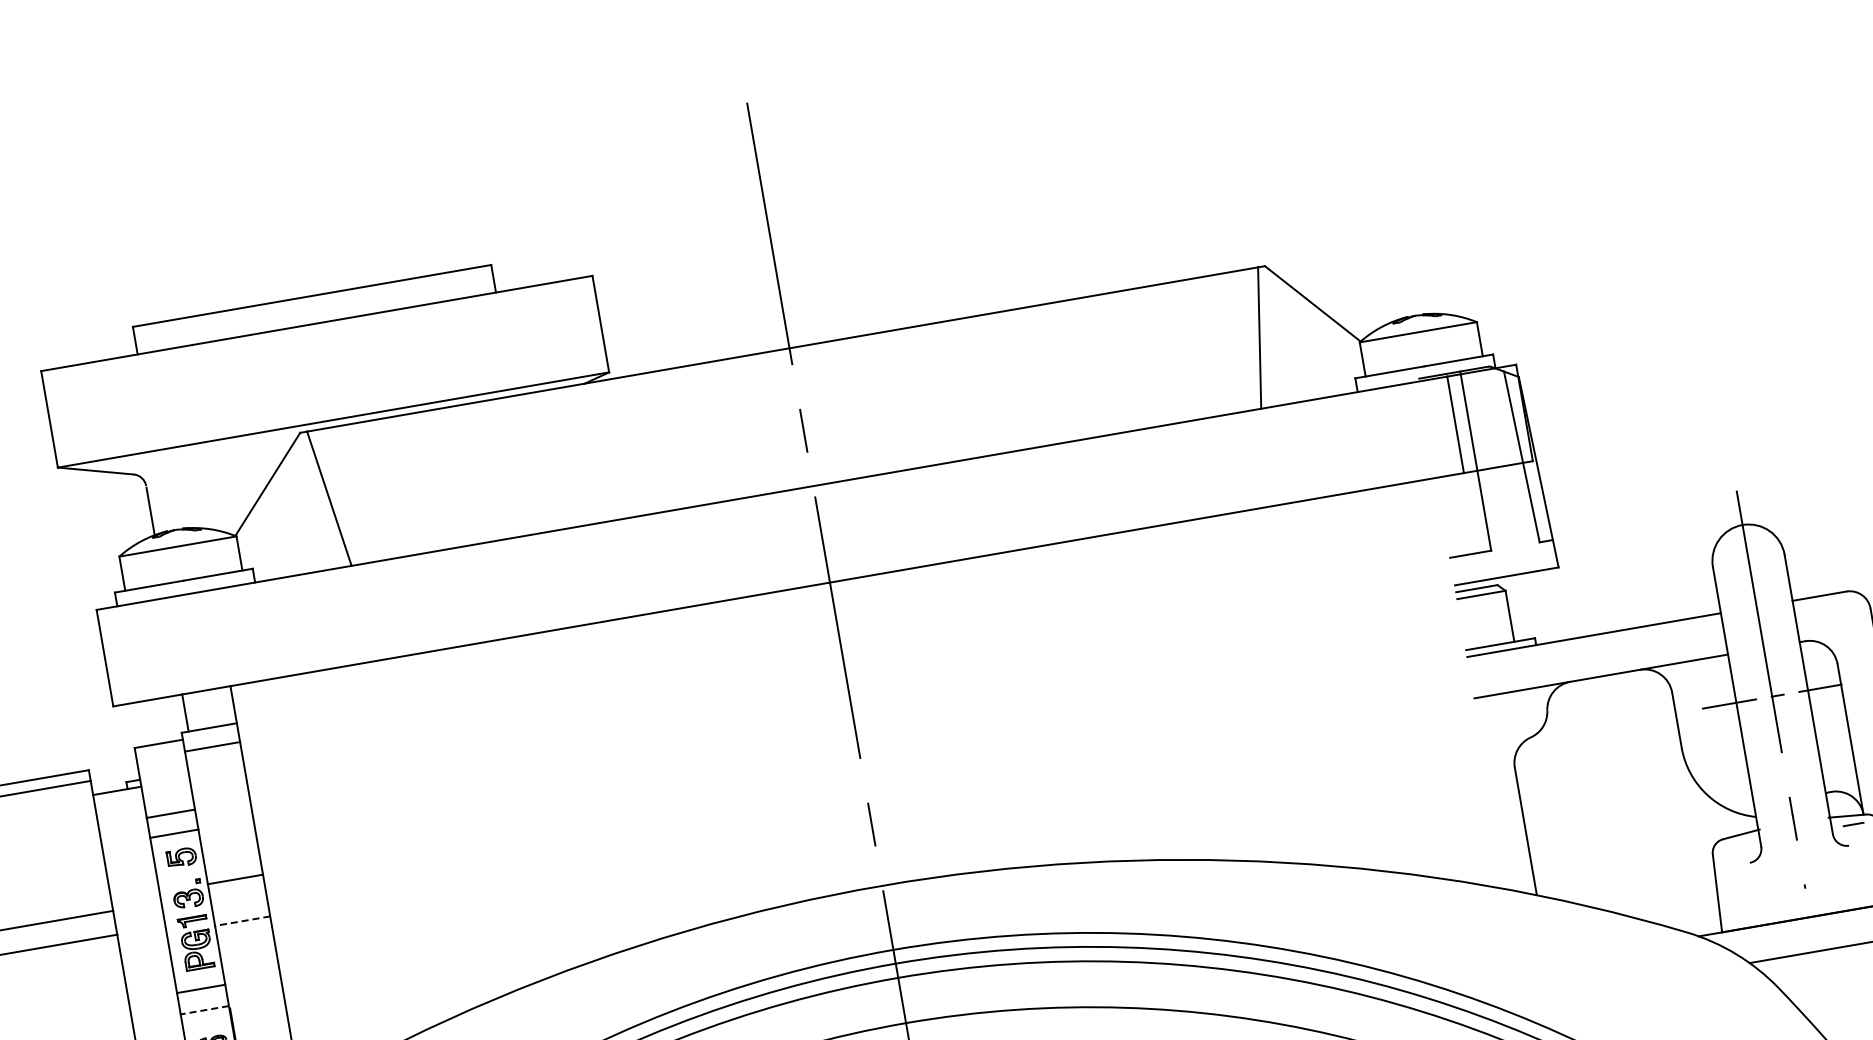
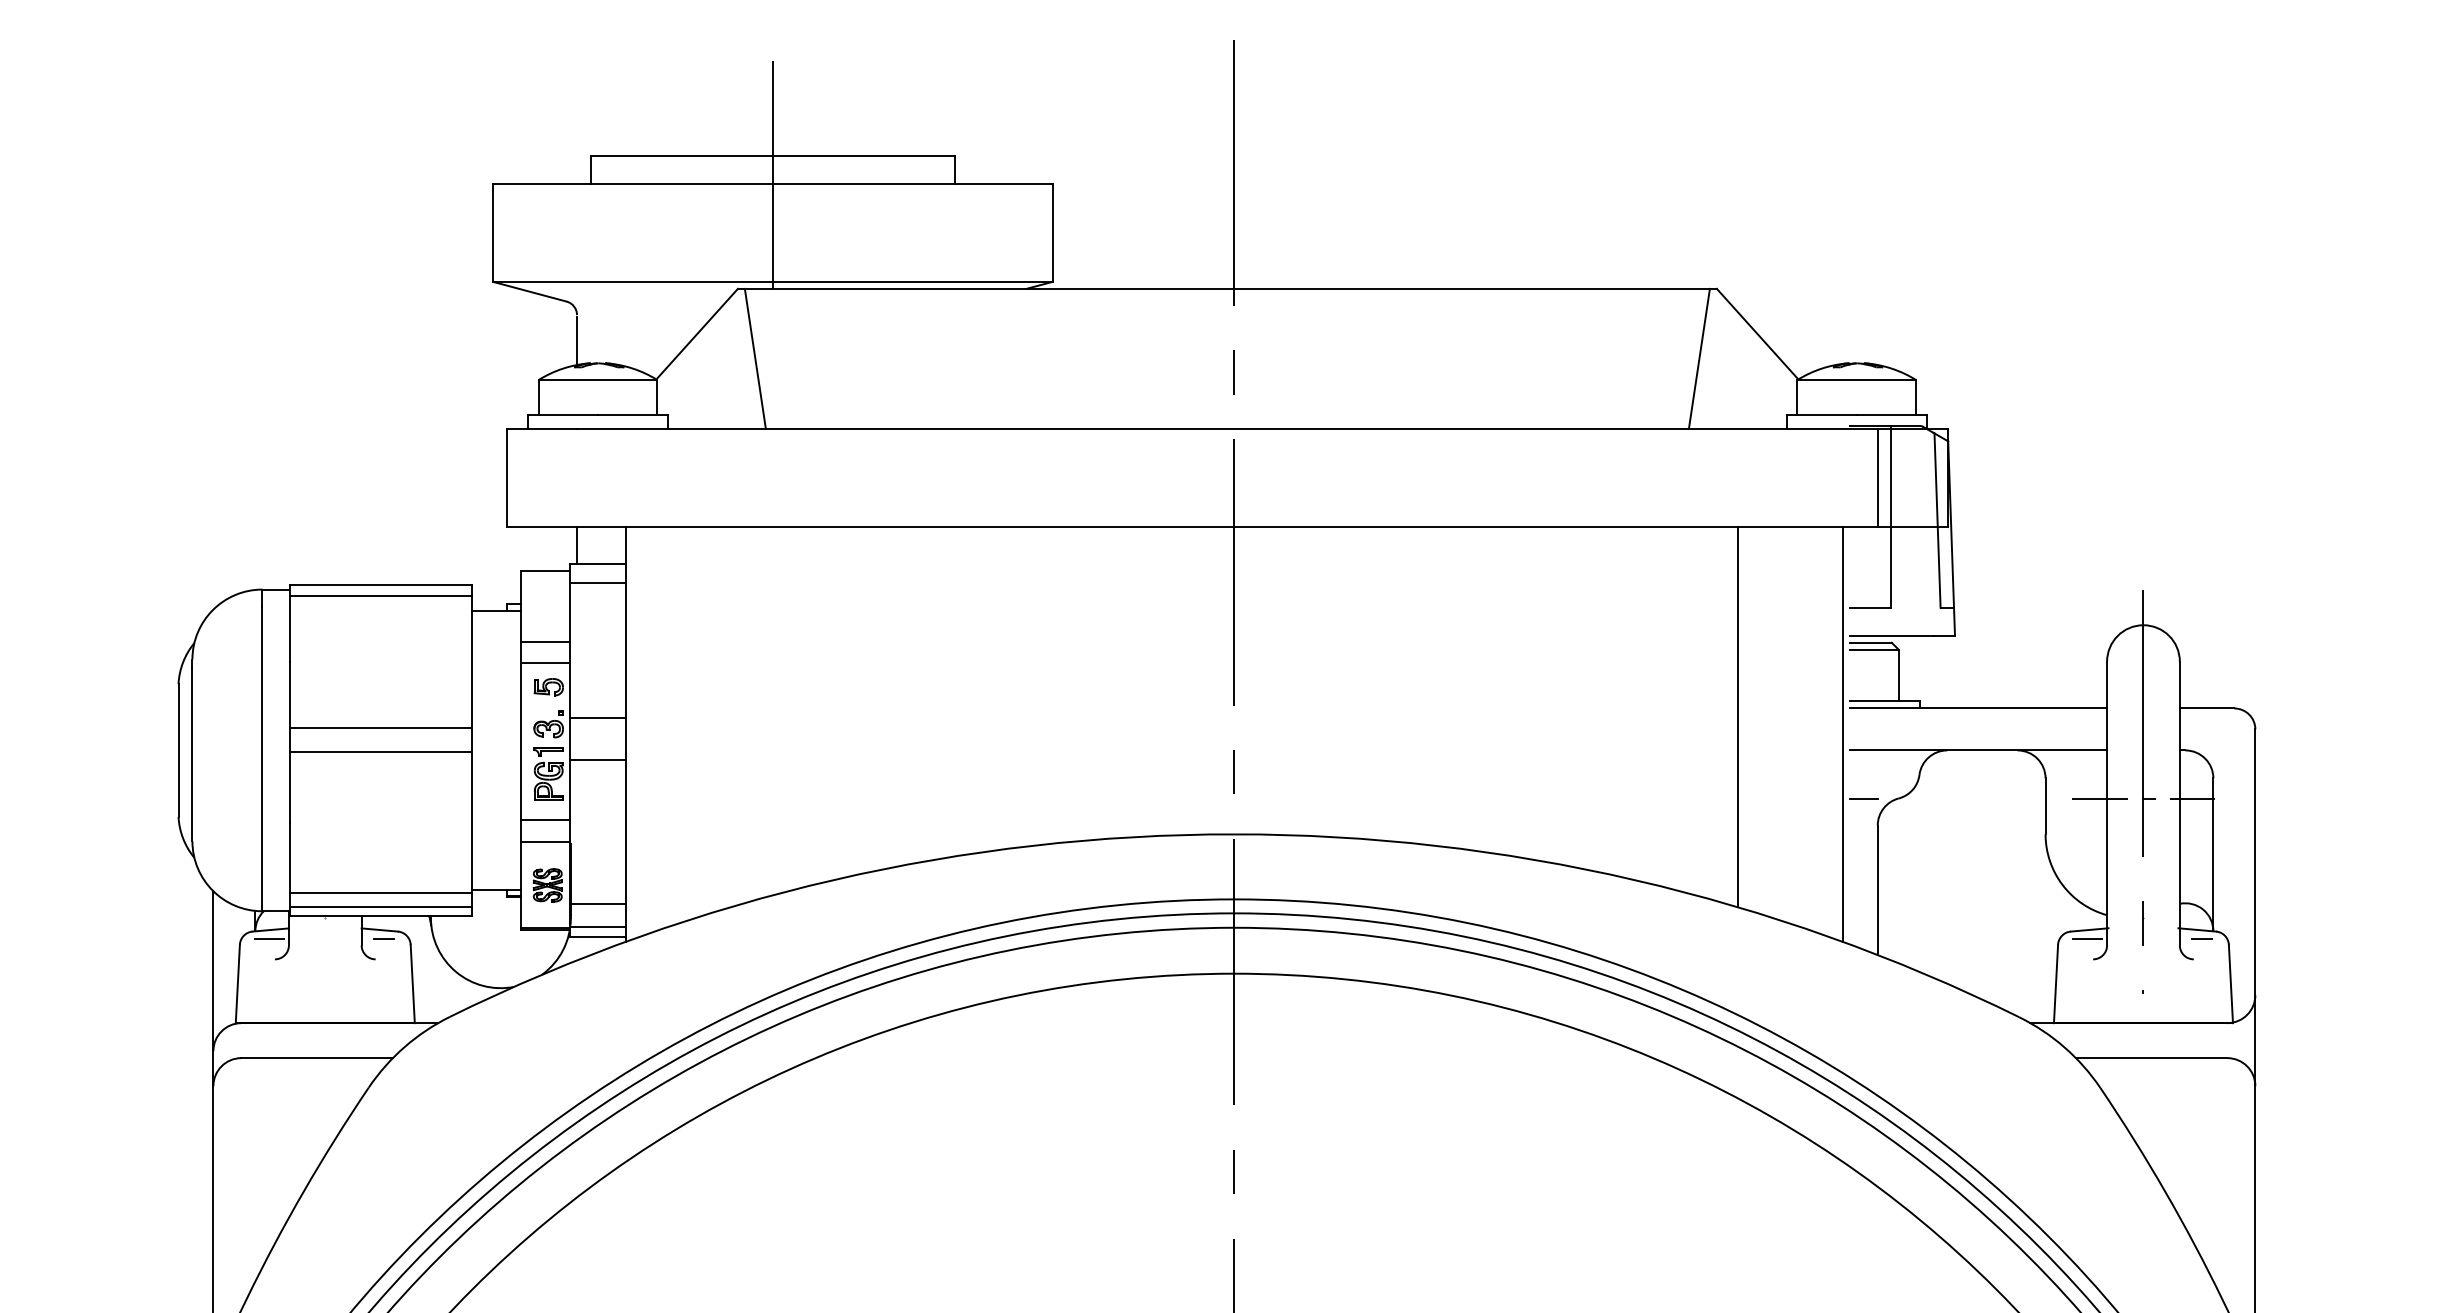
line: (314, 314) -> (772, 174), added
line: (1464, 682) -> (1842, 733), added
line: (1358, 684) -> (1737, 716), added
line: (1496, 744) -> (1863, 799), added
line: (1739, 844) -> (2086, 939), added
line: (243, 921) -> (598, 760), dashed -> solid
line: (204, 1010) -> (545, 841), dashed -> solid

